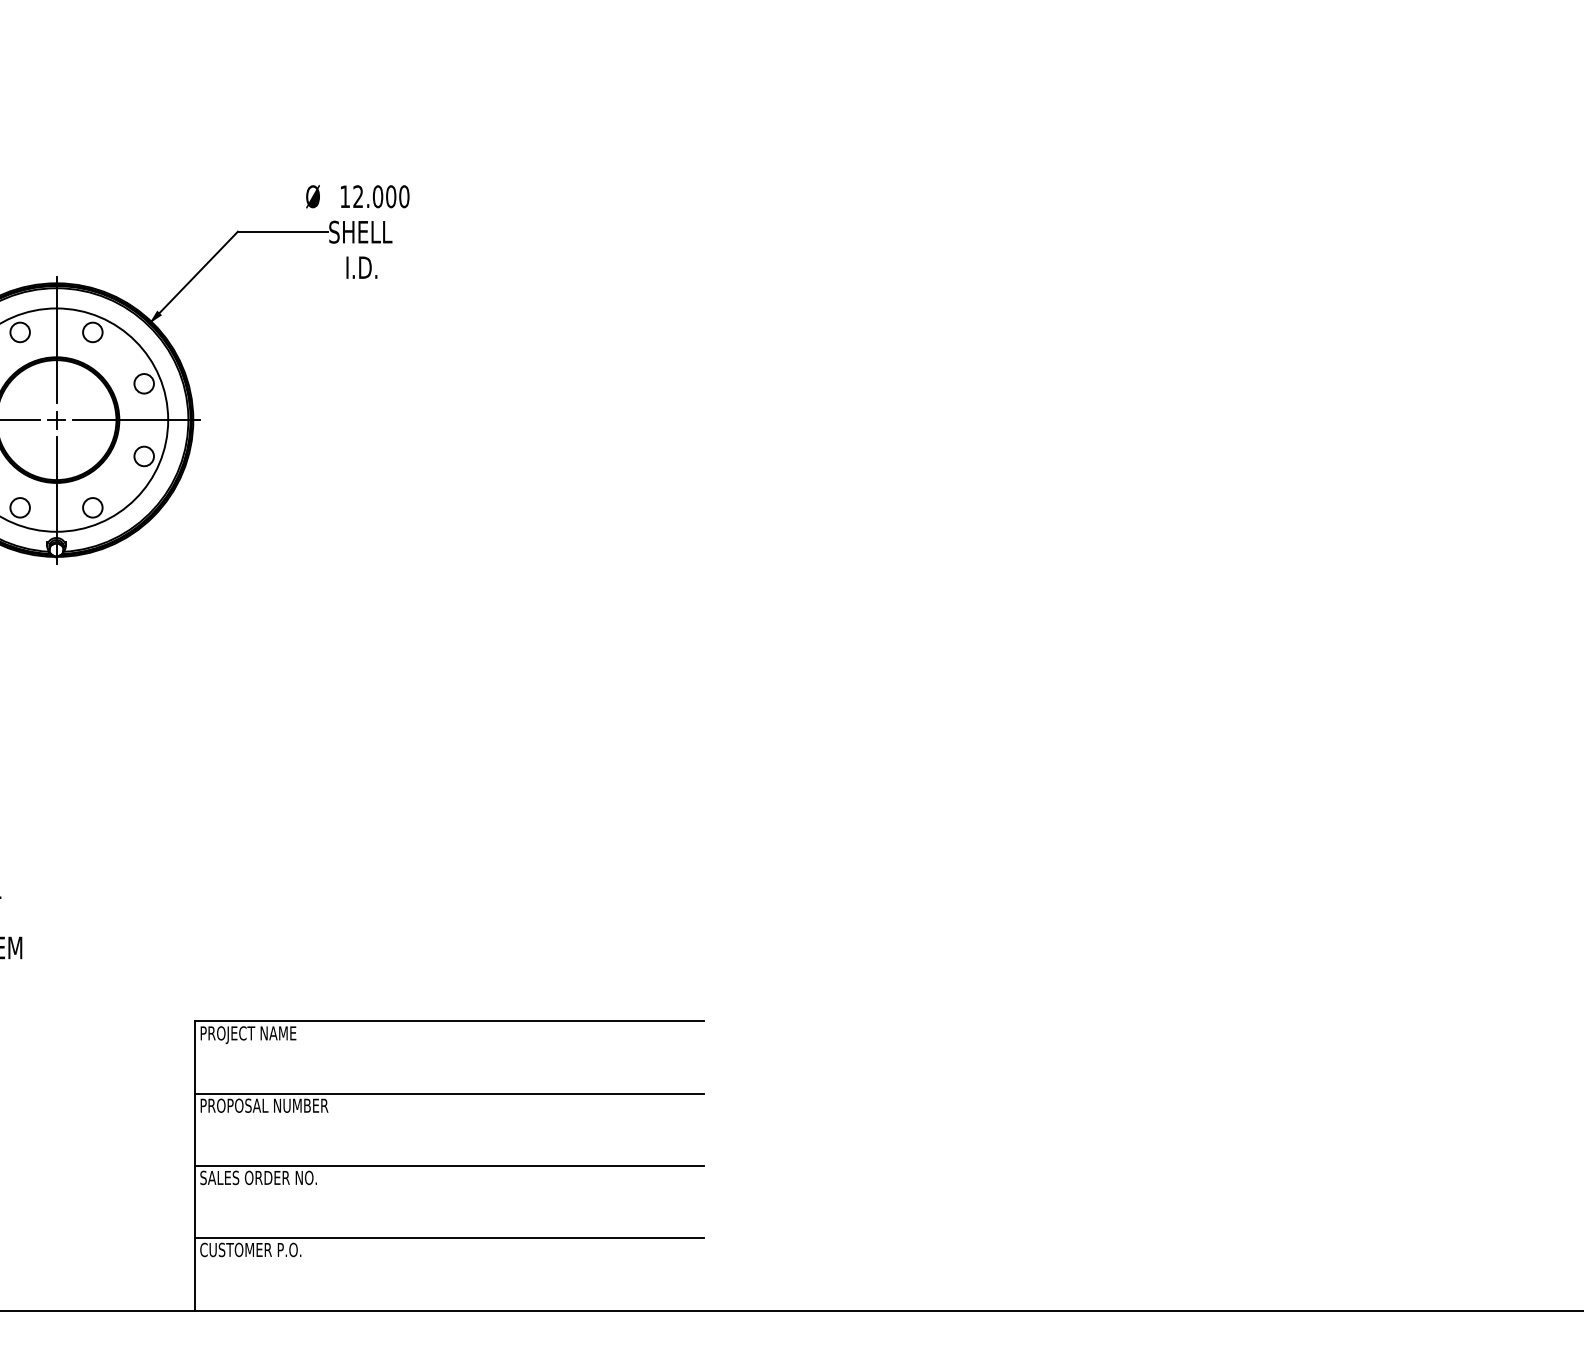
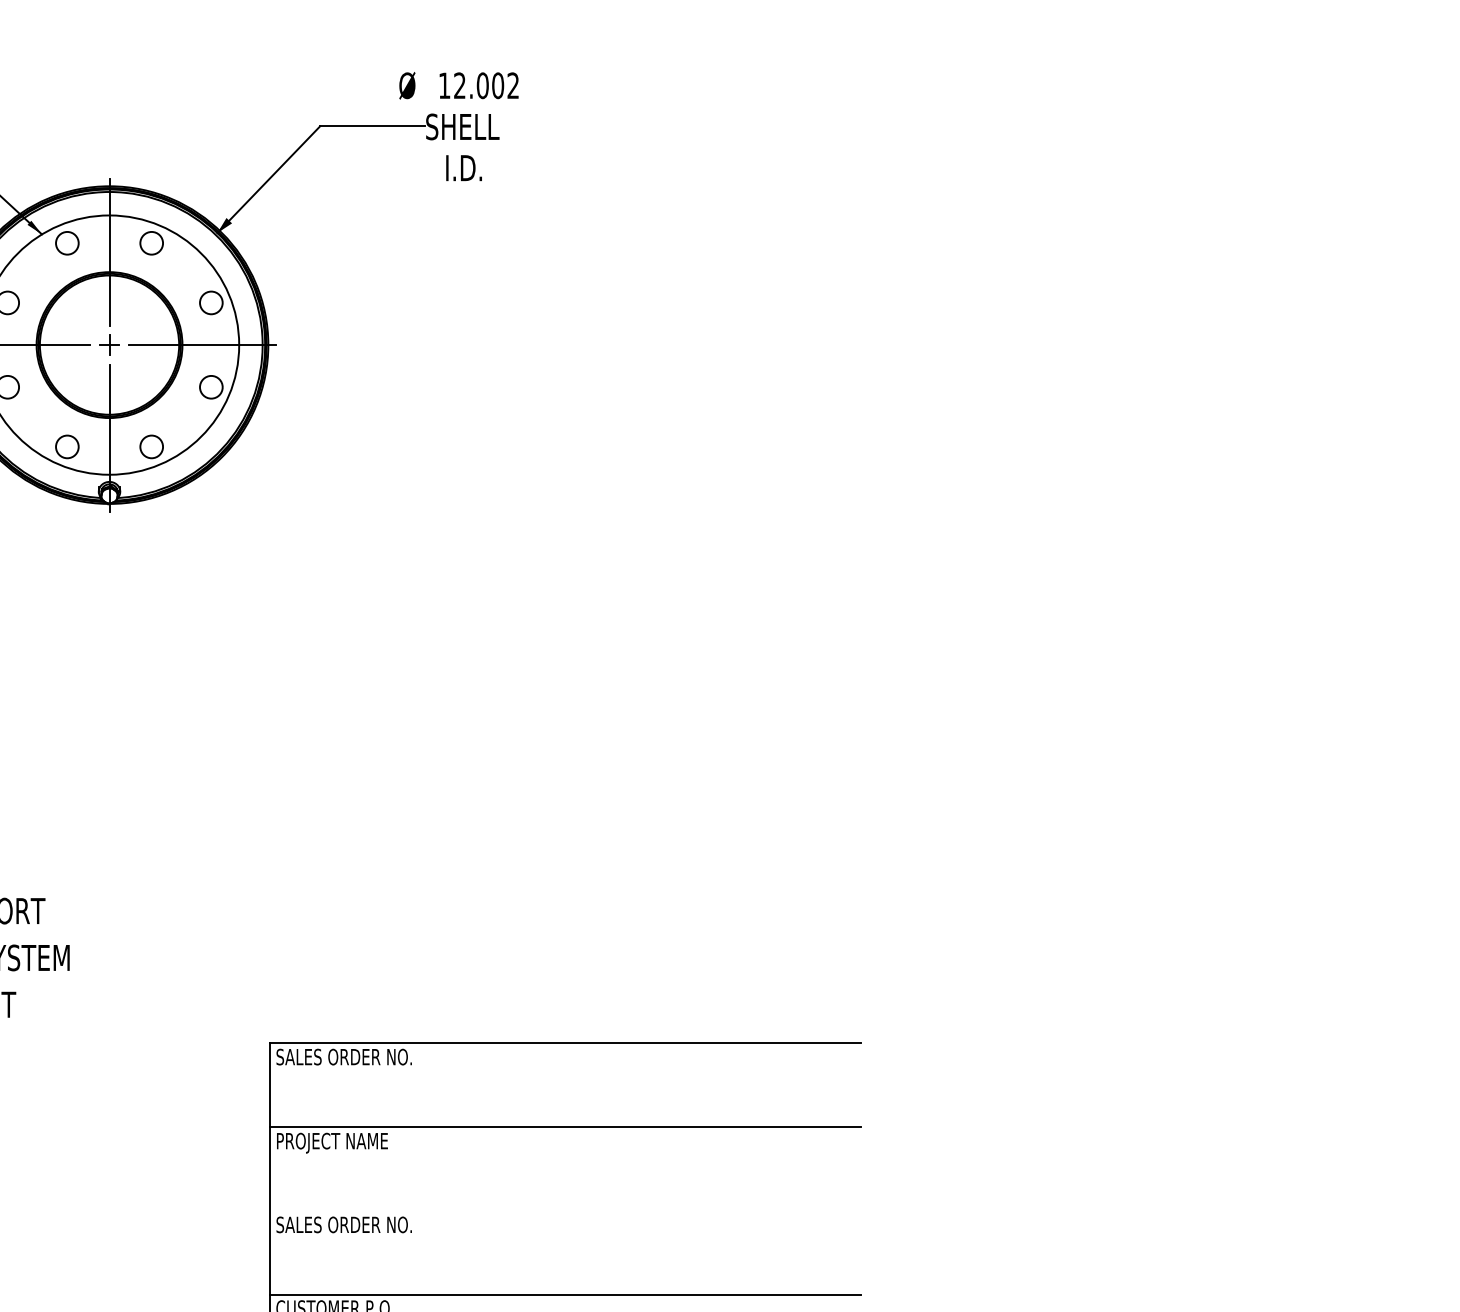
text: (404, 196) -> (513, 85), 12.000 -> 12.002
text: (258, 1035) -> (344, 1059), PROJECT NAME -> SALES ORDER NO.
text: (276, 1107) -> (364, 1143), PROPOSAL NUMBER -> PROJECT NAME
line: (449, 1166) -> (565, 1211), removed

